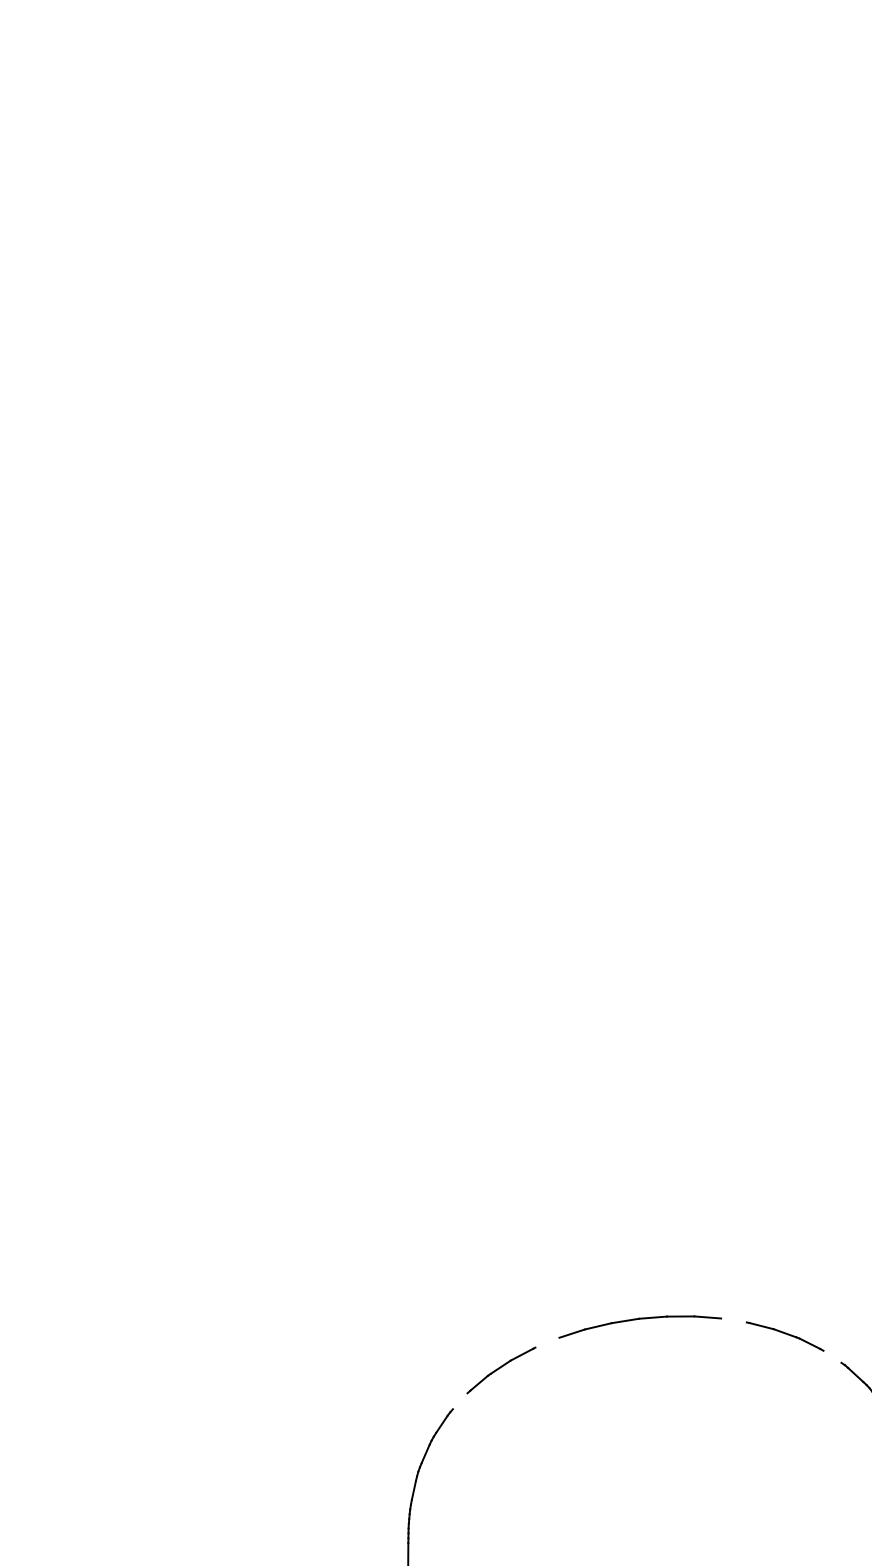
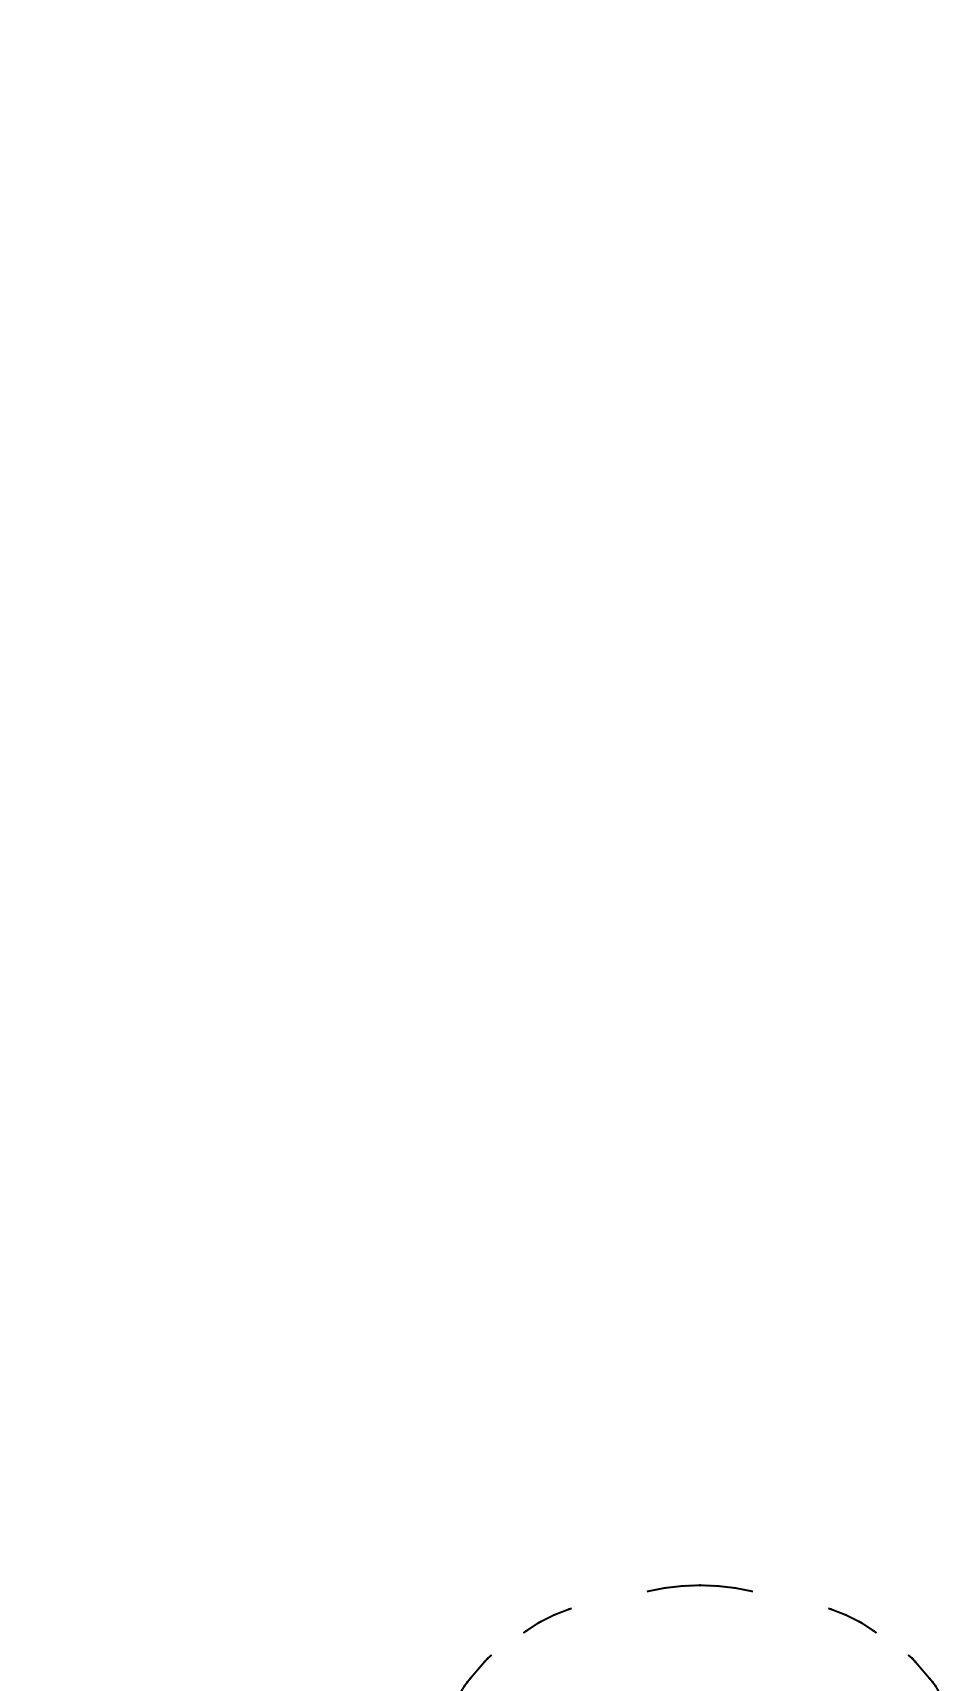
part: (639, 1323) -> (699, 1588), size x0.6
part: (785, 1336) -> (852, 1620), size x0.6
part: (501, 1370) -> (547, 1620), size x0.6

